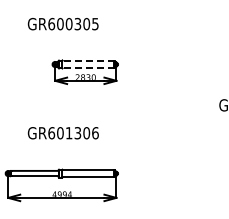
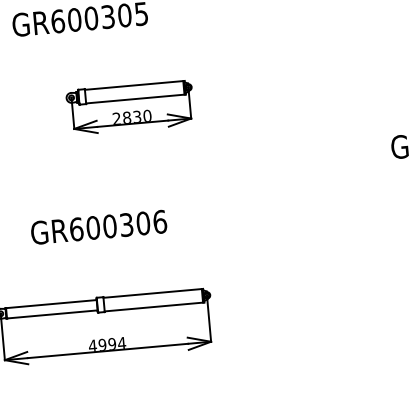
line: (88, 60) -> (134, 84), dashed -> solid
line: (88, 68) -> (135, 99), dashed -> solid
text: (68, 133) -> (108, 227), GR601306 -> GR600306

